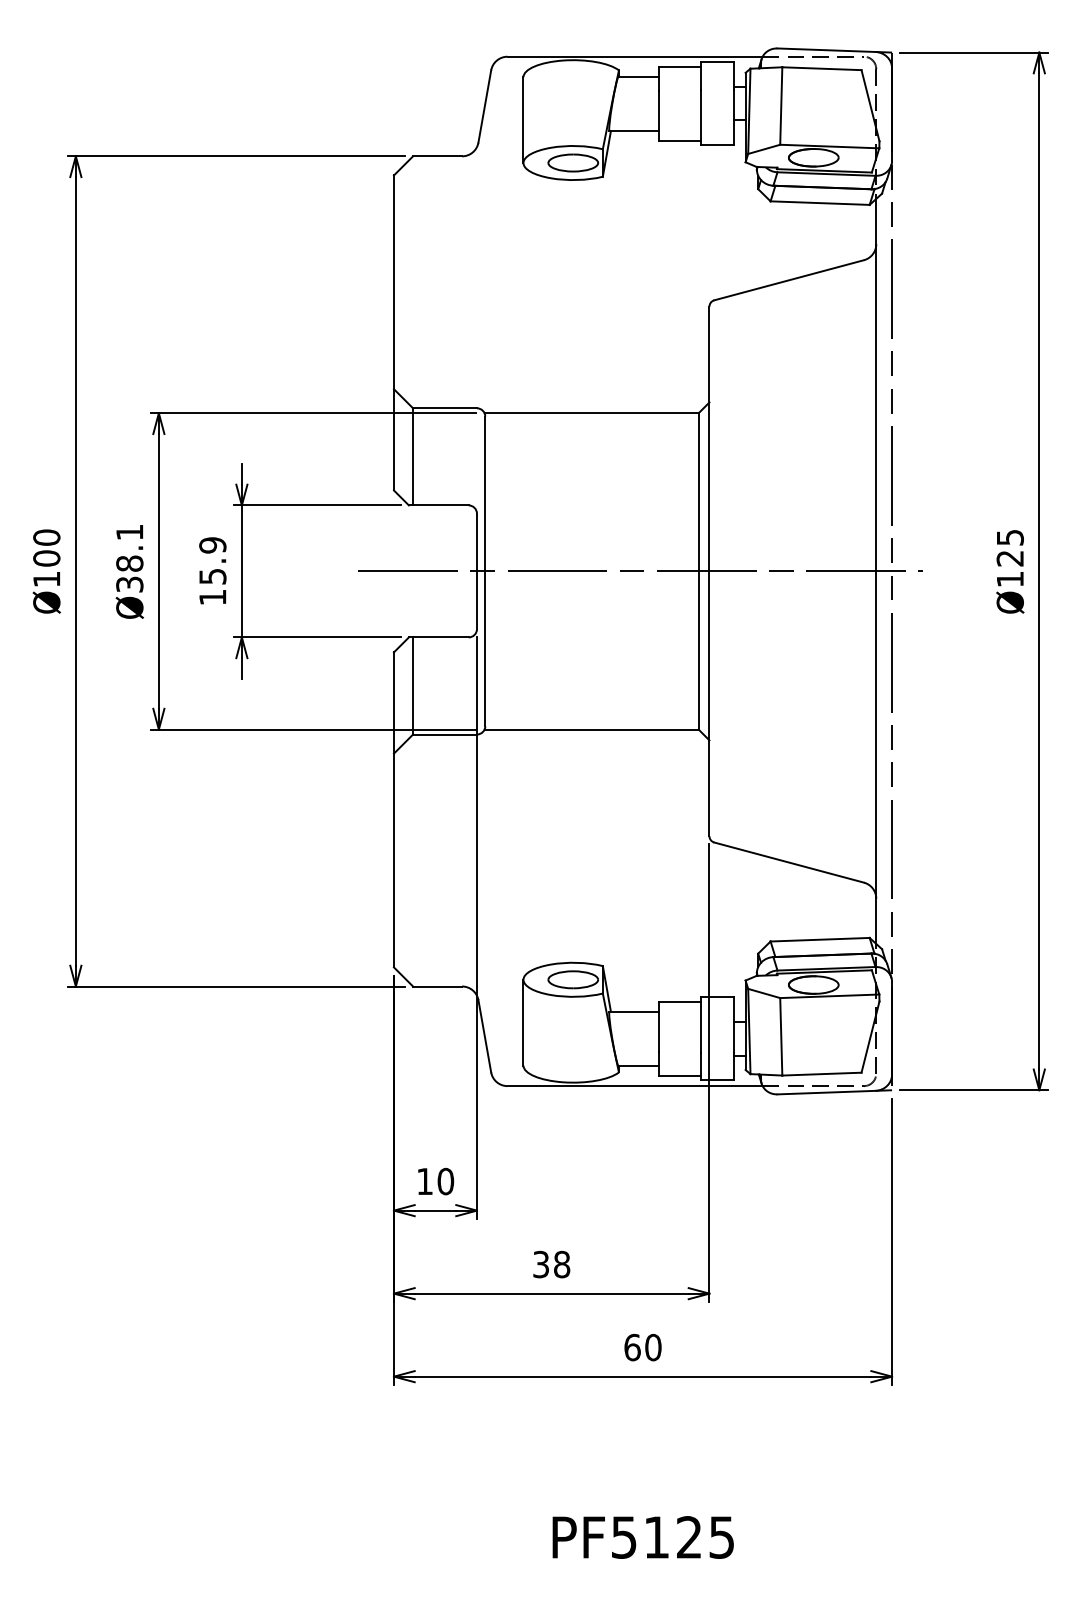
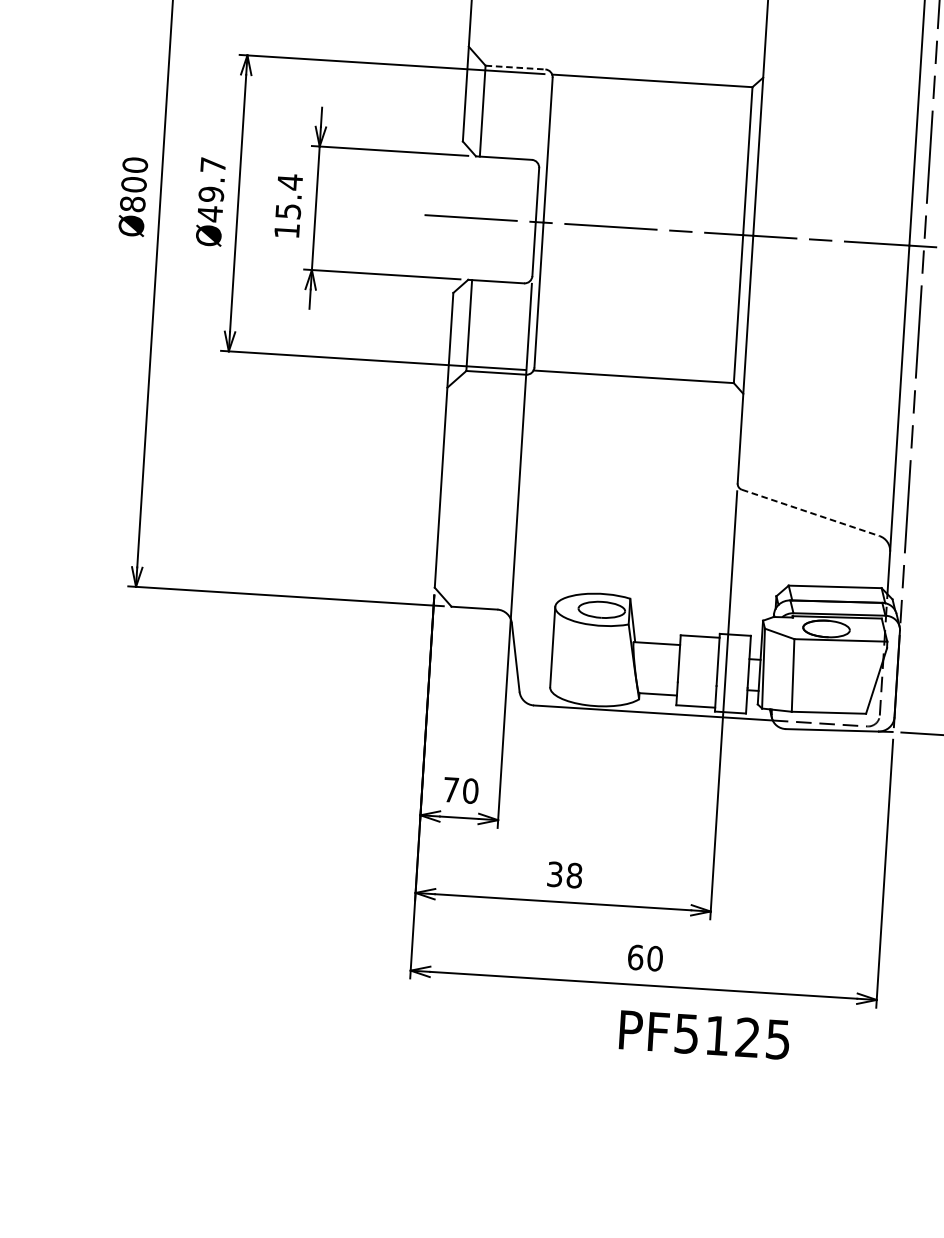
line: (445, 408) -> (515, 67), solid -> dashed
text: (212, 545) -> (289, 182), 15.9 -> 15.4
text: (129, 558) -> (211, 189), Ø38.1 -> Ø49.7
text: (46, 579) -> (132, 204), Ø100 -> Ø800
line: (789, 862) -> (811, 512), solid -> dashed
text: (424, 1181) -> (450, 789), 10 -> 70
text: (642, 1537) -> (703, 1034), moved

